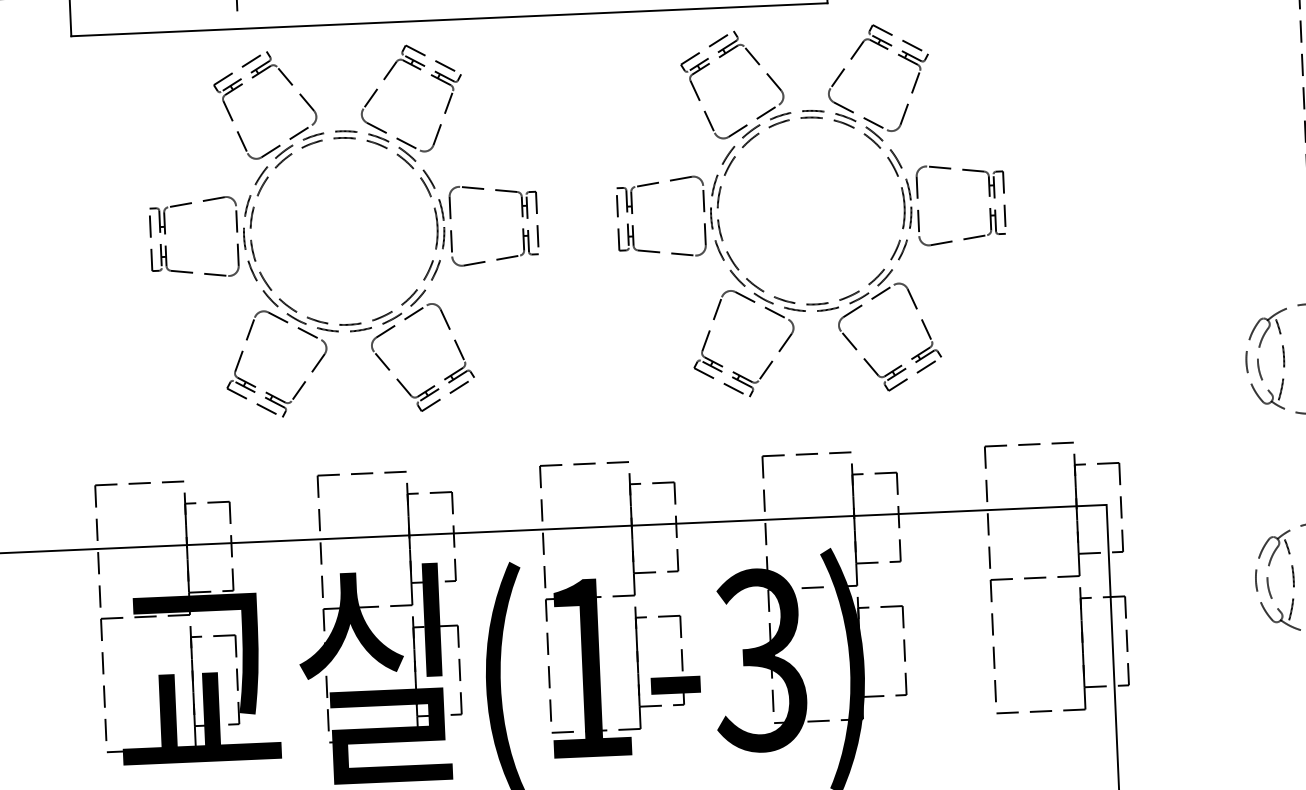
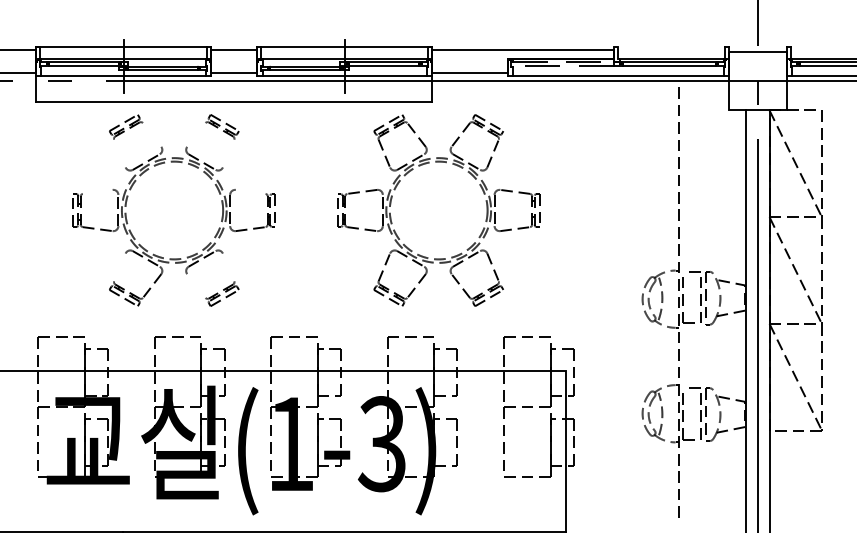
line: (380, 84) -> (196, 134), removed
line: (294, 88) -> (151, 134), removed
line: (443, 117) -> (228, 153), removed
line: (234, 127) -> (119, 153), removed
line: (488, 188) -> (250, 191), removed
line: (195, 201) -> (97, 191), removed
part: (720, 203) -> (391, 204), moved
line: (452, 335) -> (228, 267), removed
line: (244, 344) -> (119, 267), removed
line: (392, 372) -> (196, 285), removed

